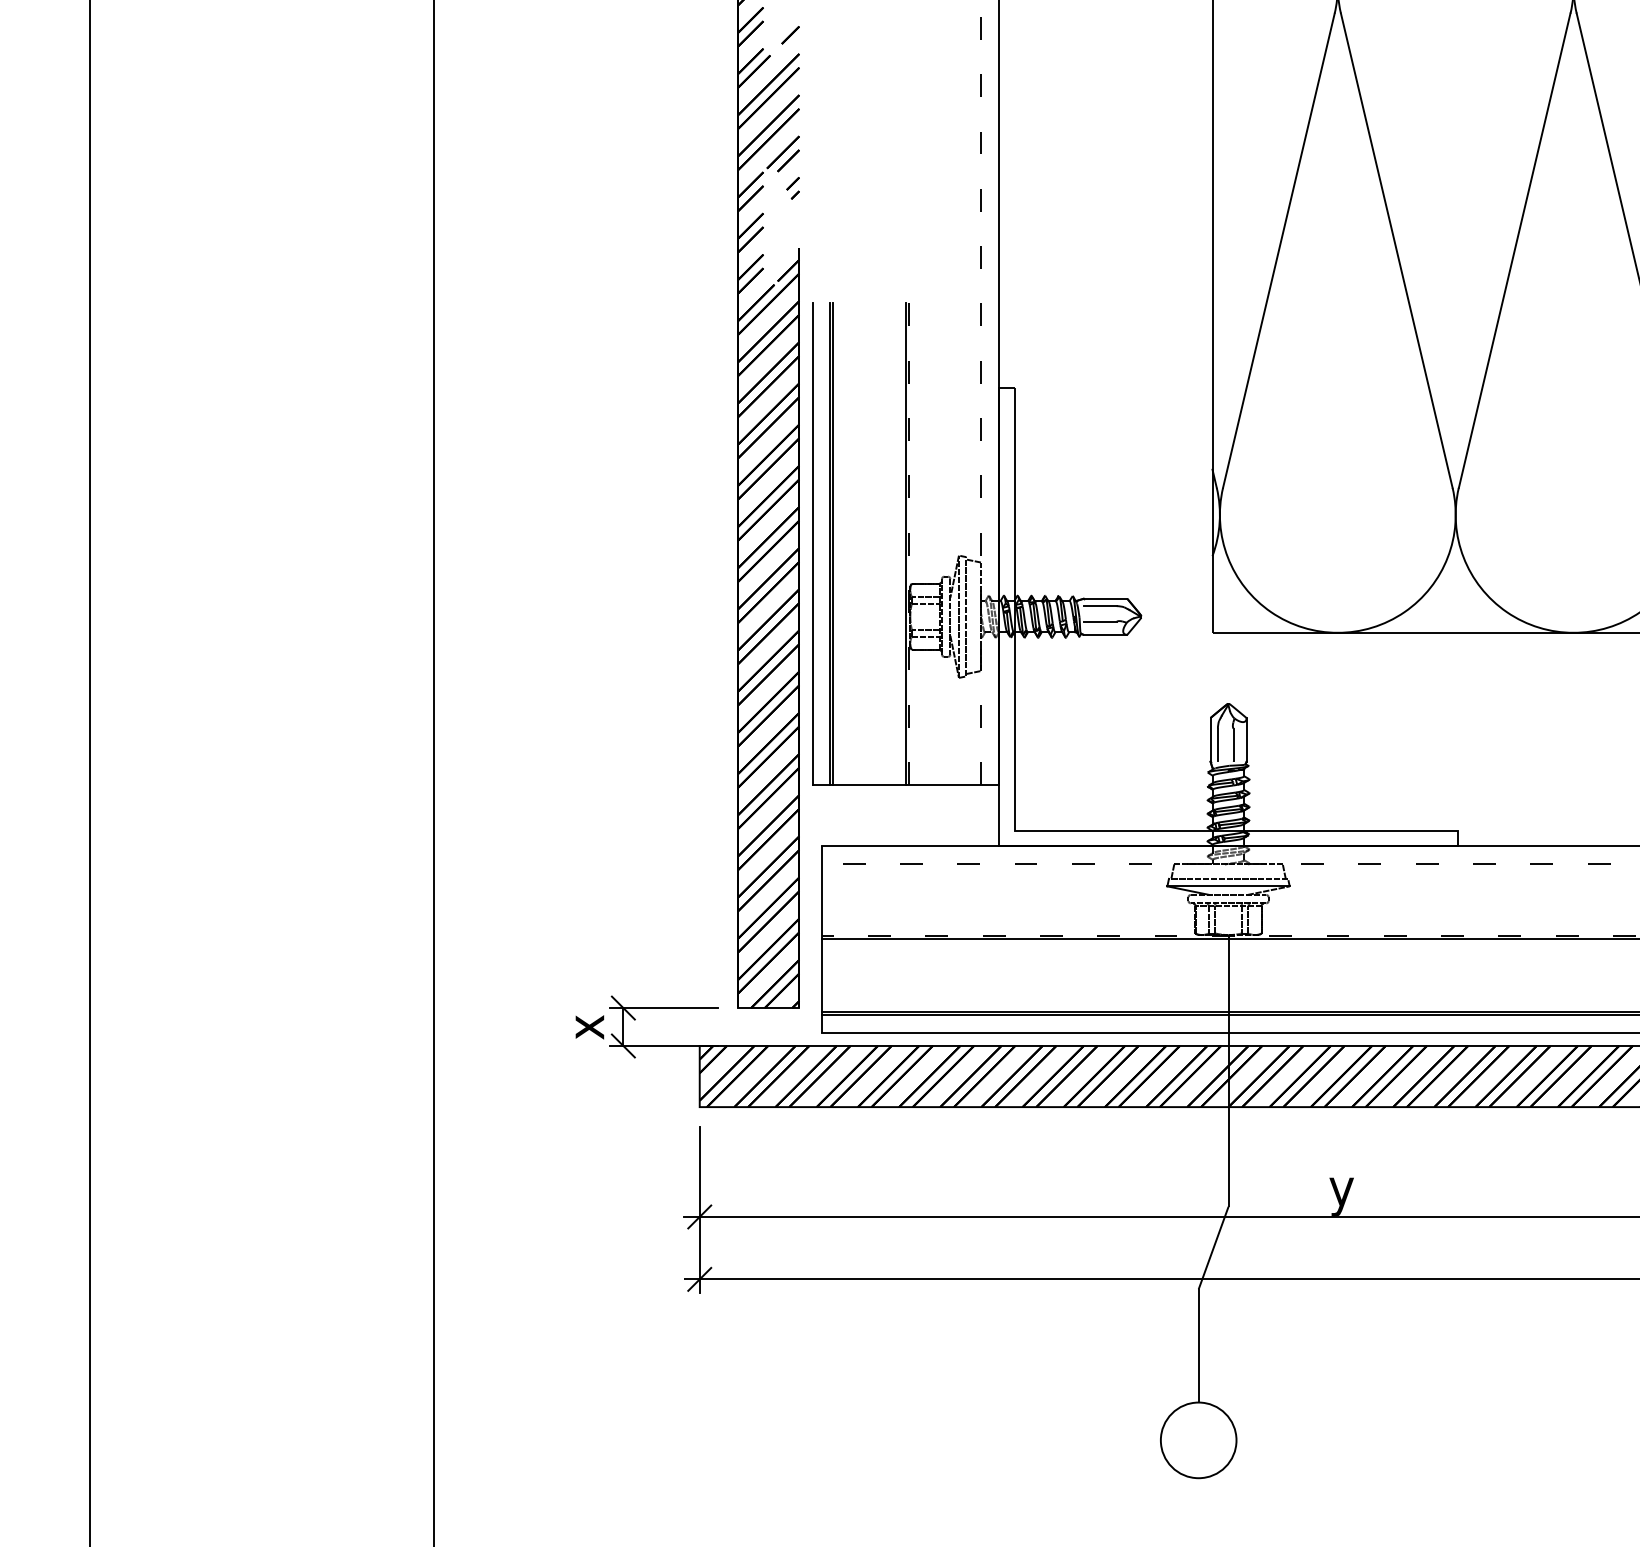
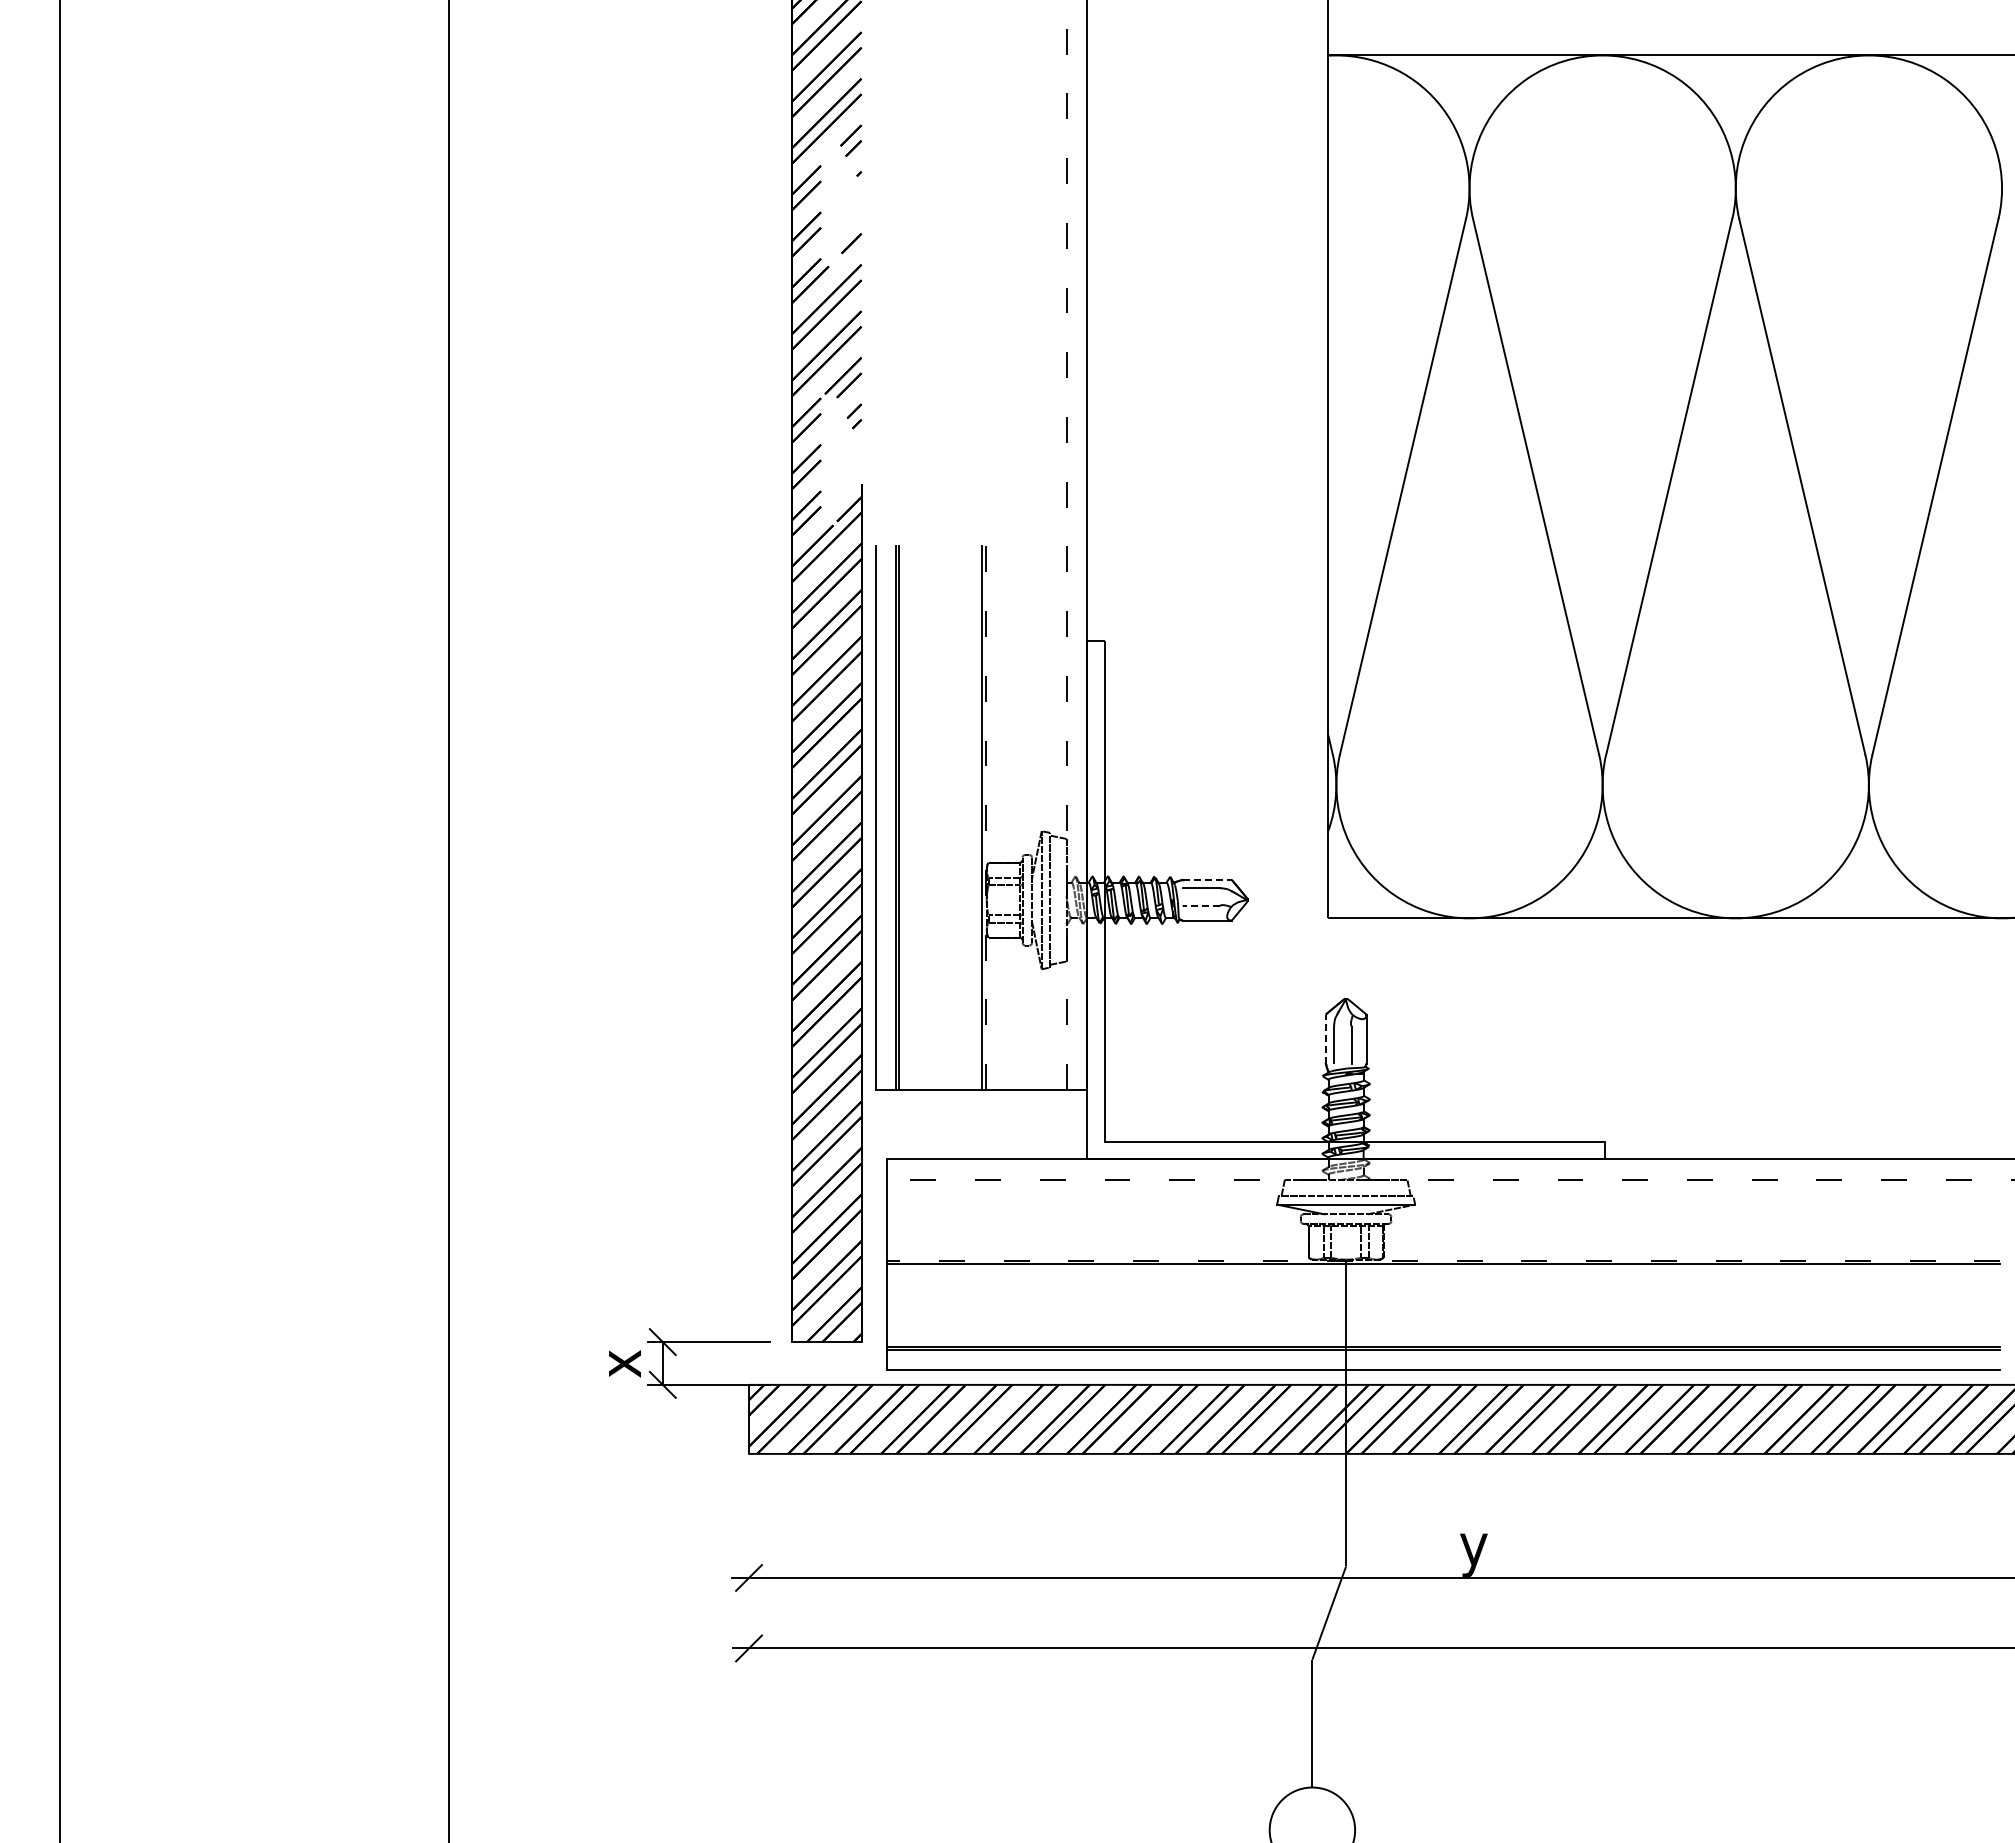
line: (1105, 598) -> (1207, 879), solid -> dashed
line: (1100, 621) -> (1201, 905), solid -> dashed
line: (1210, 740) -> (1325, 1039), solid -> dashed
line: (700, 1209) -> (749, 1569), removed

